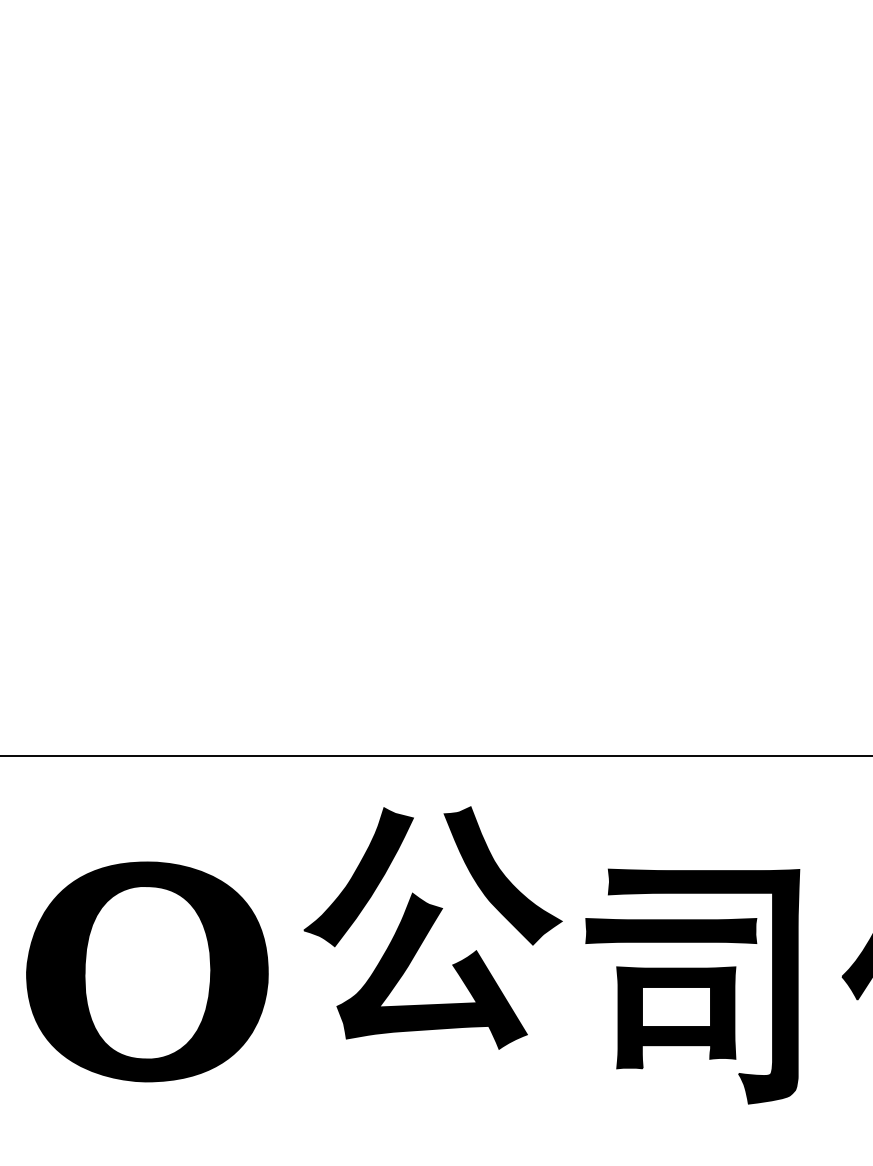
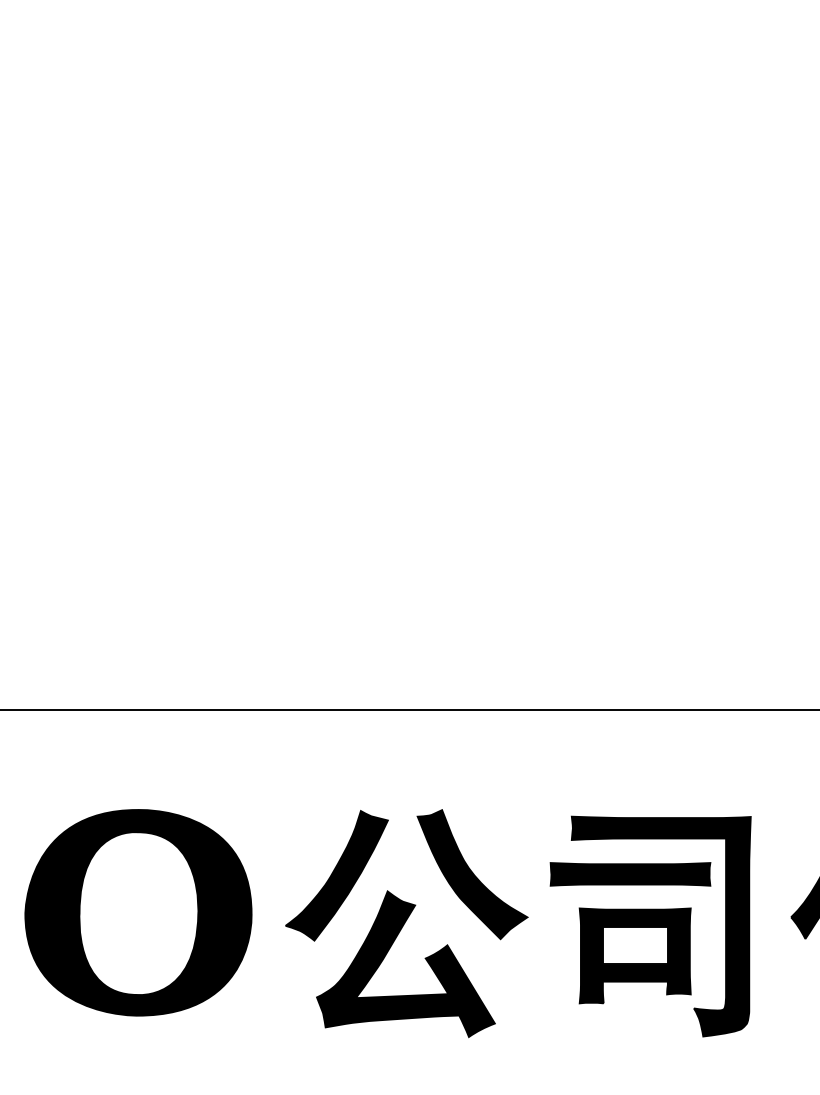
part: (432, 927) -> (406, 923), moved

